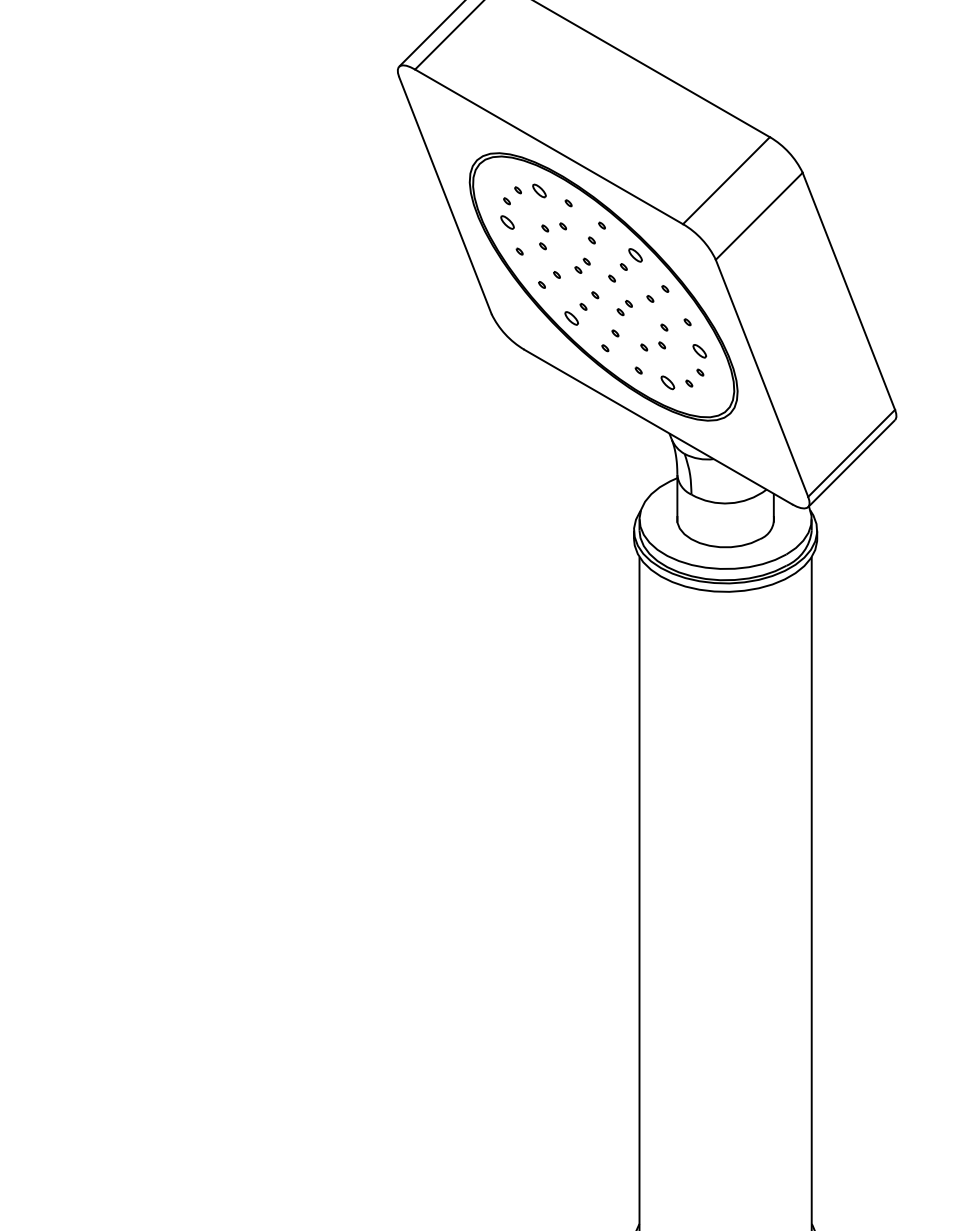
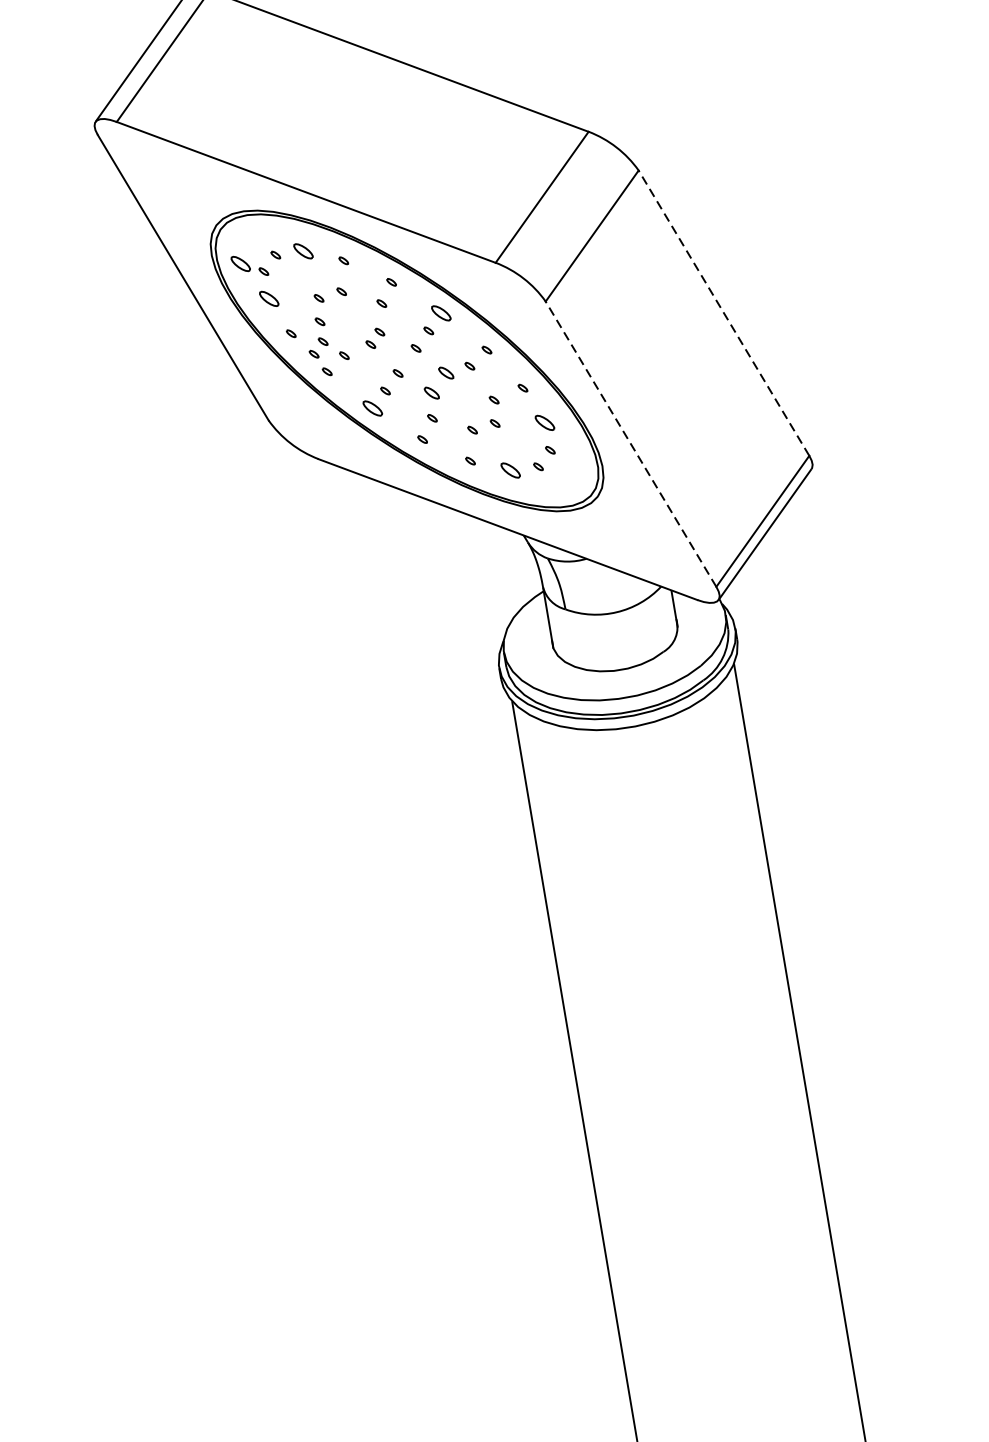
part: (490, 192) -> (240, 263), added
part: (538, 265) -> (318, 347), added
line: (848, 290) -> (723, 312), solid -> dashed
part: (624, 308) -> (438, 384), size x1.6
line: (761, 377) -> (630, 443), solid -> dashed

